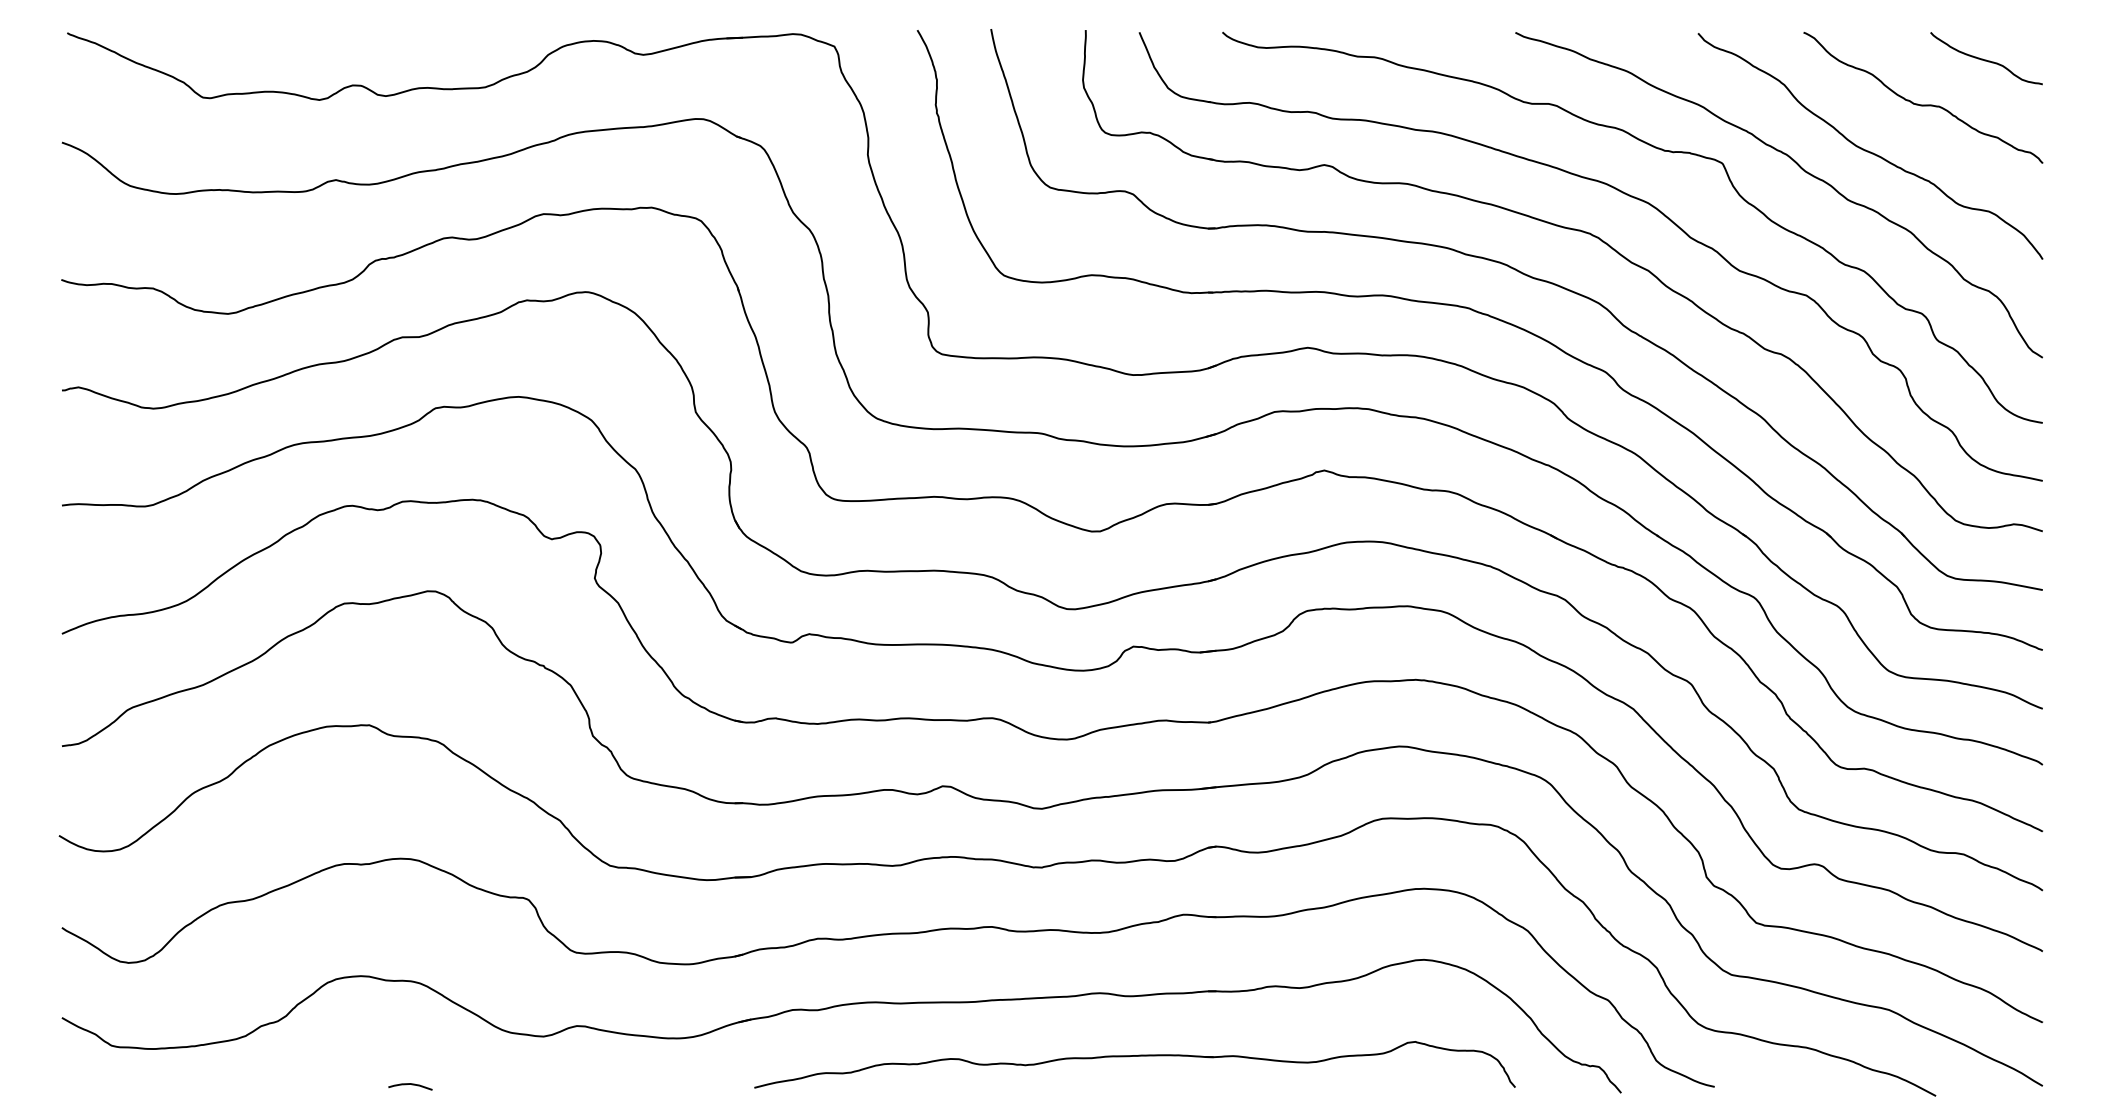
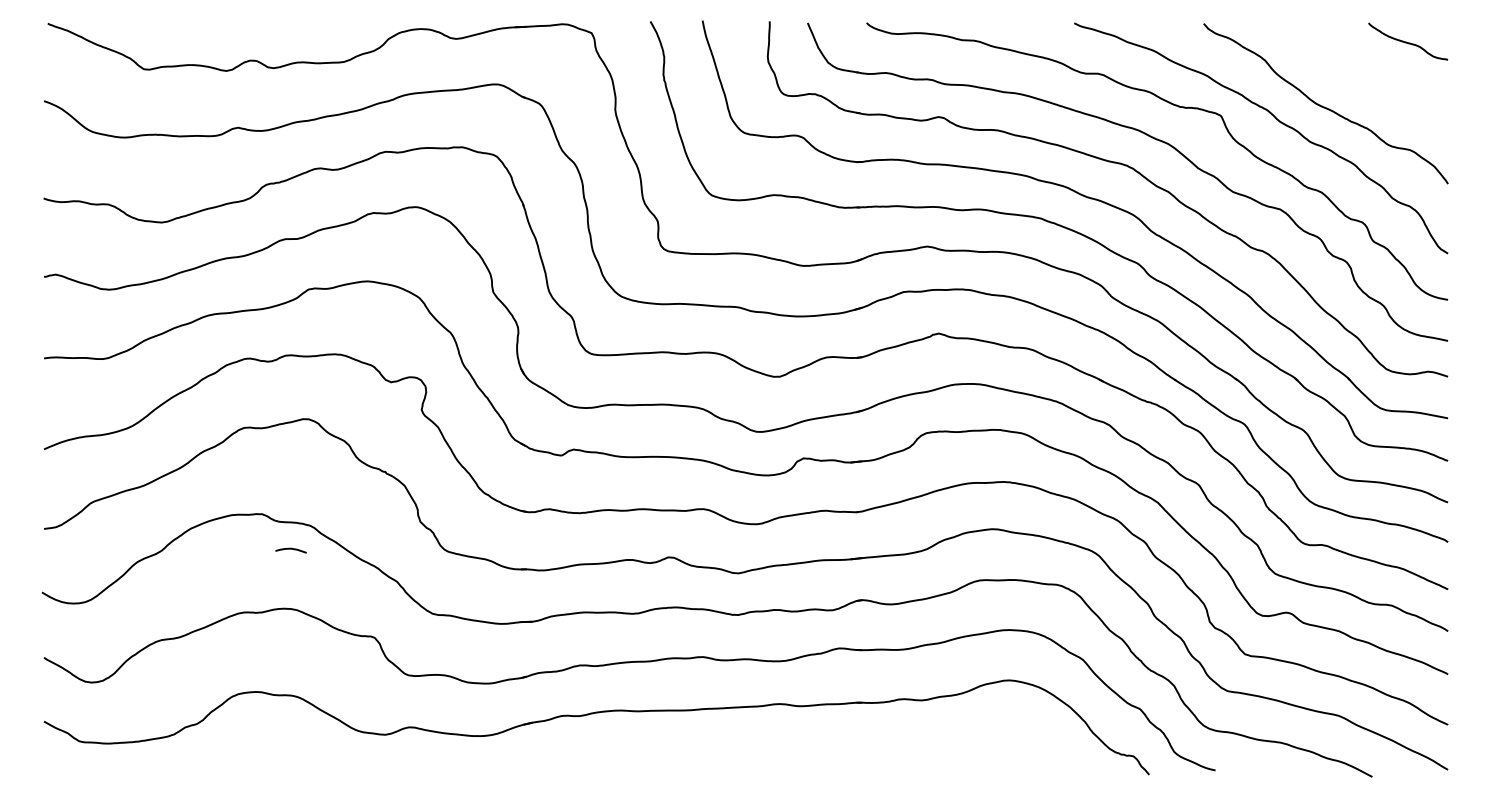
curve: (1923, 104) -> (1363, 74), removed
part: (1134, 1056) -> (804, 748), removed
curve: (411, 1085) -> (291, 549), moved

